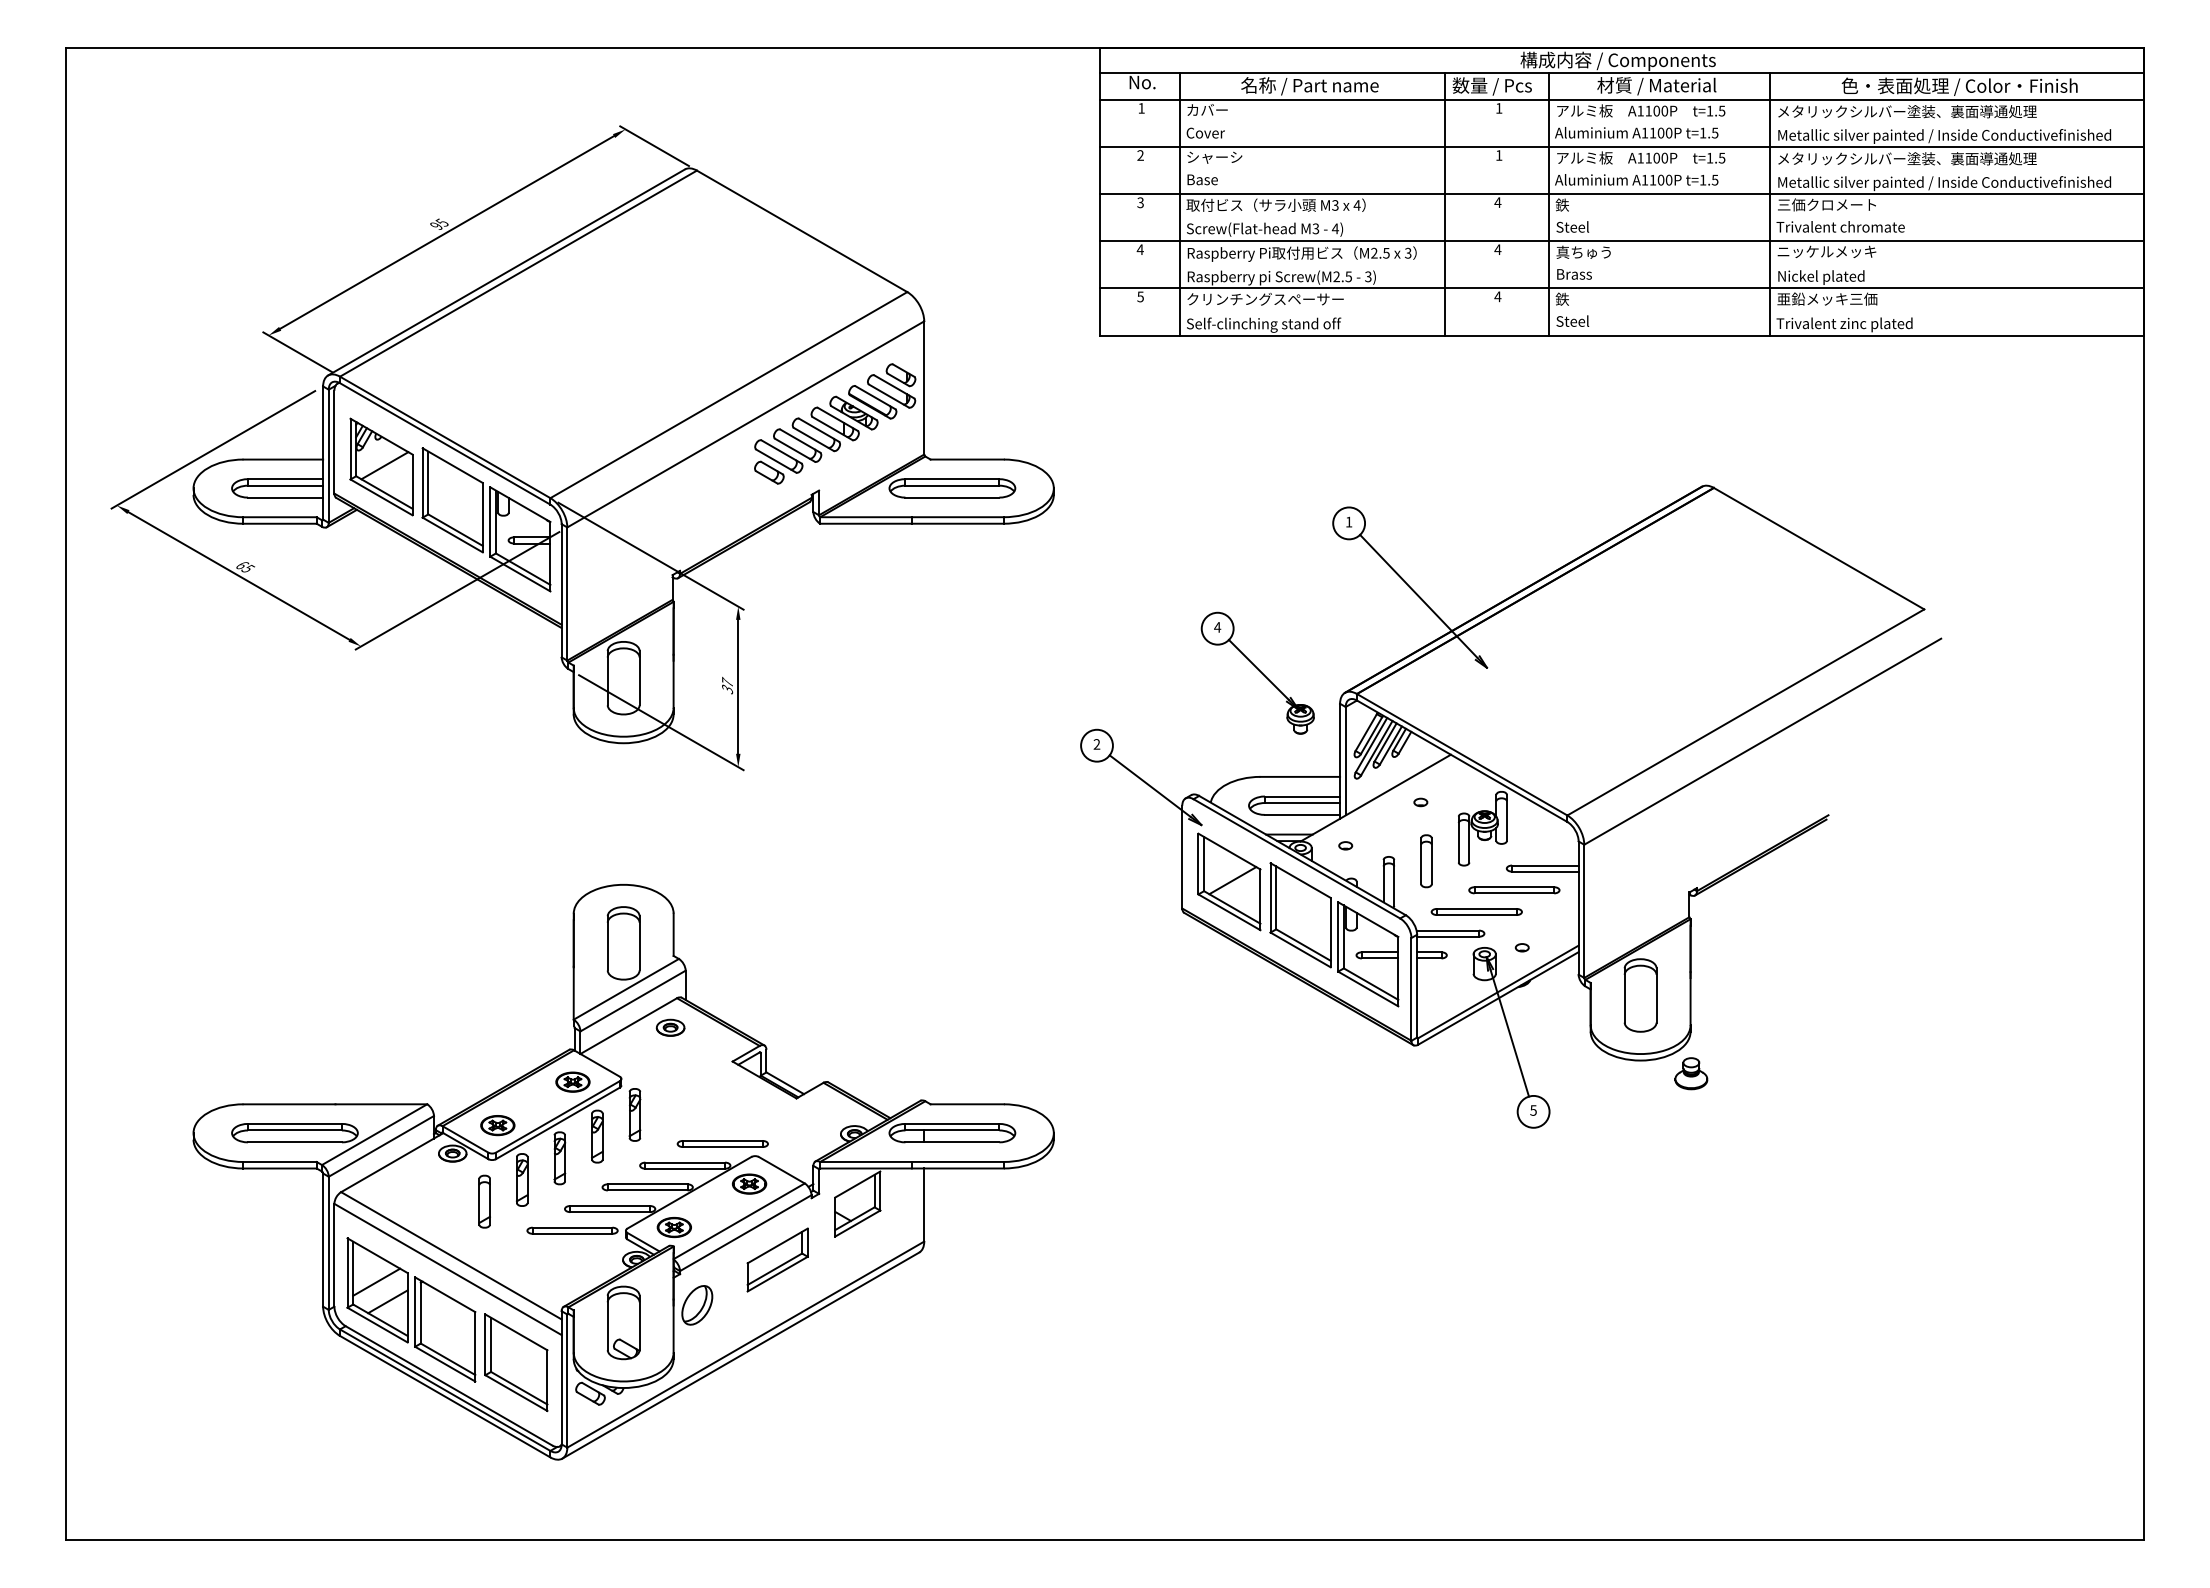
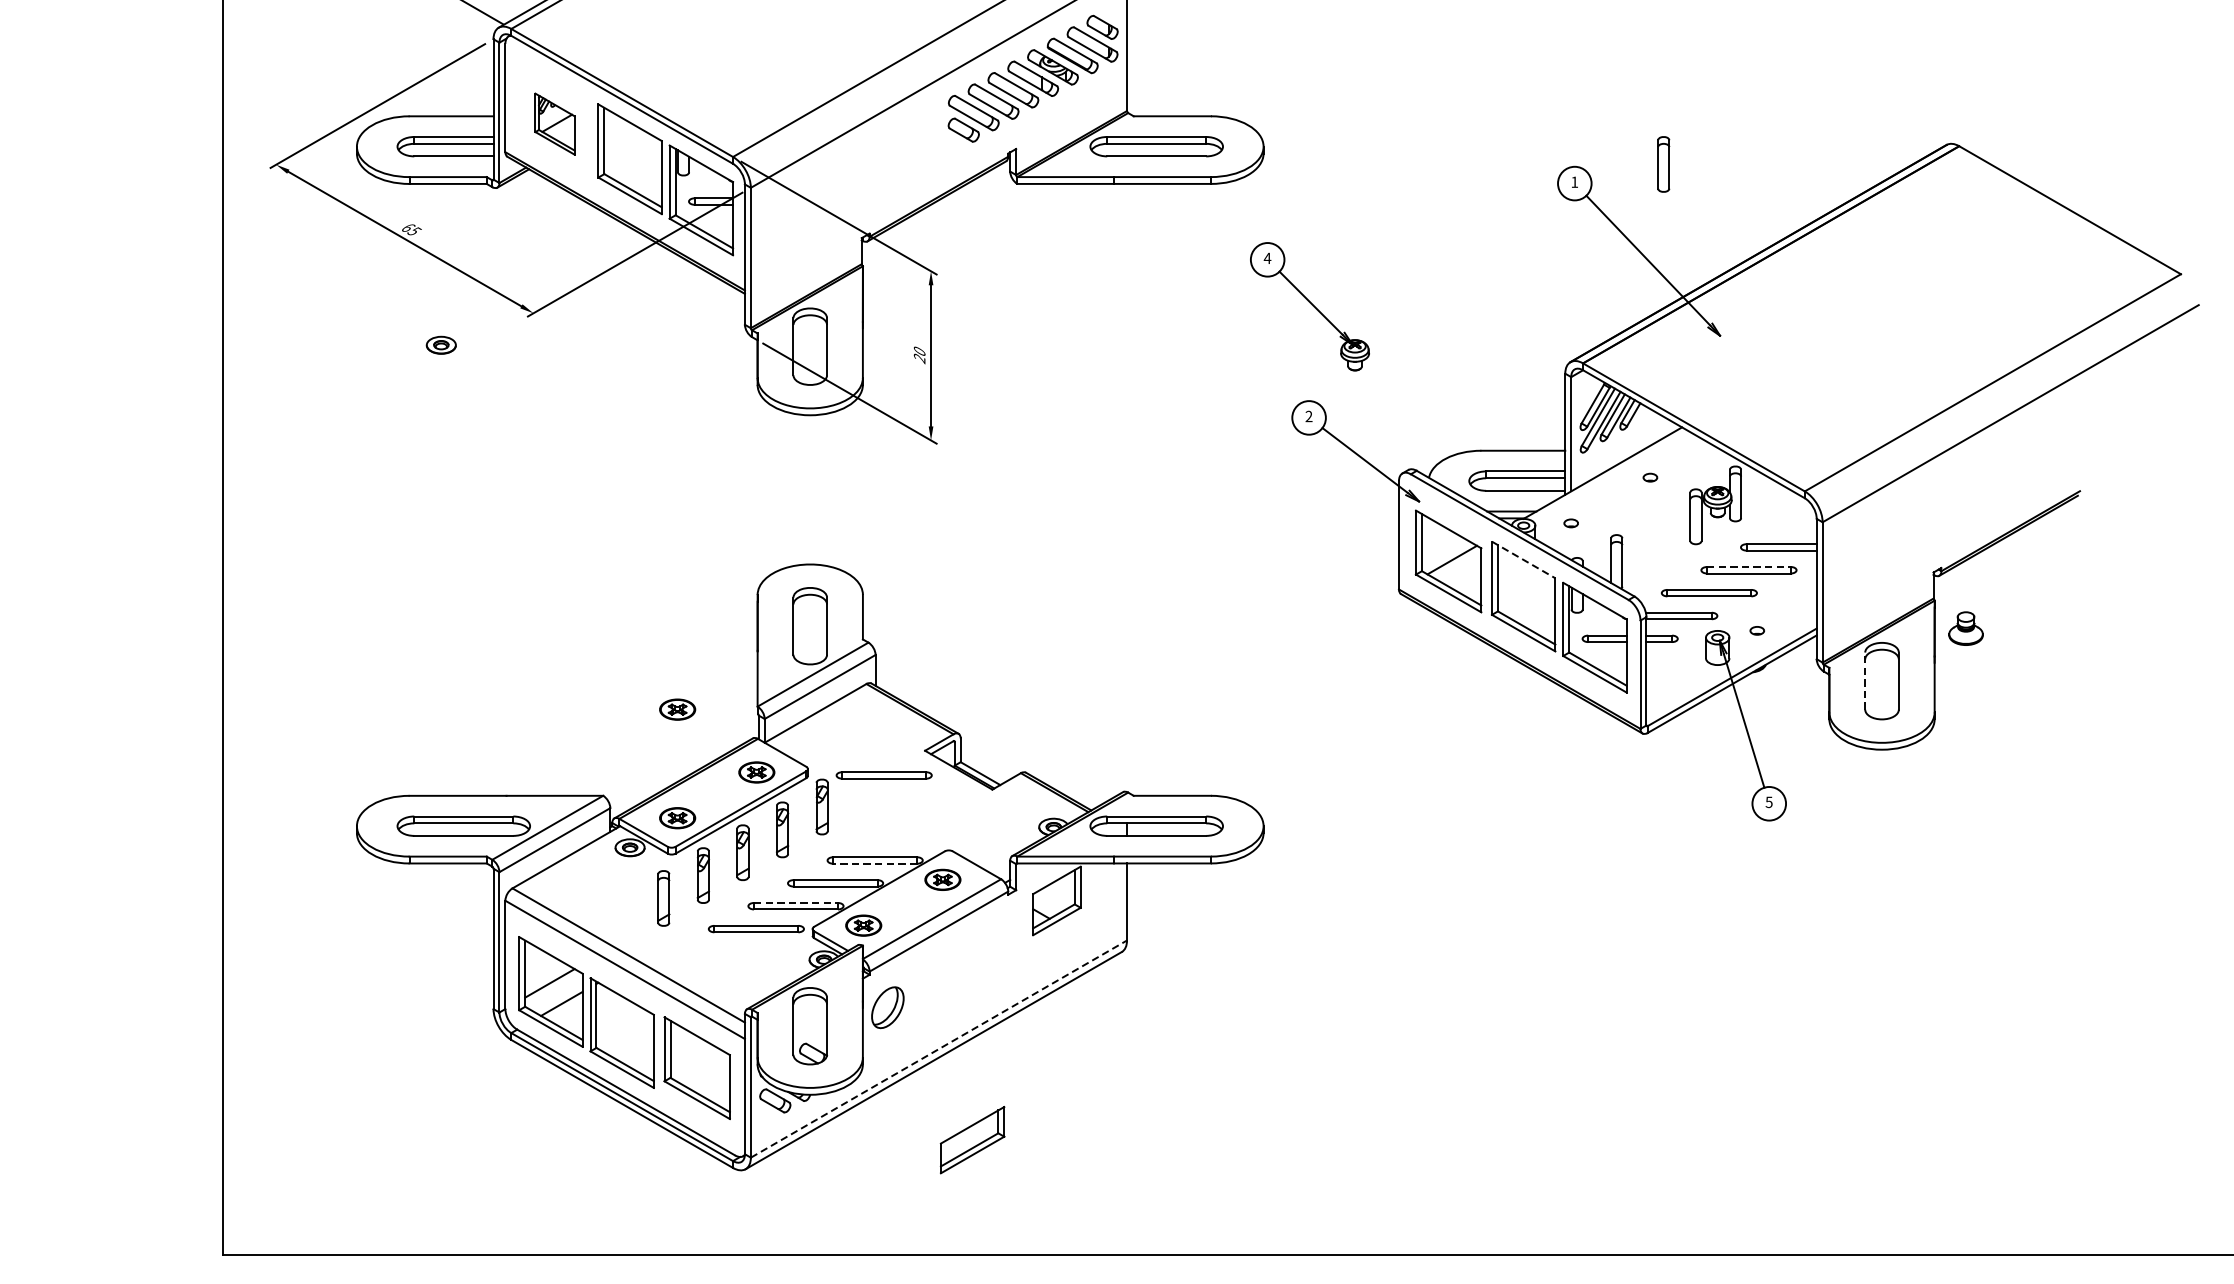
part: (381, 466) -> (555, 123), size x0.6
part: (1257, 672) -> (1309, 305), moved
text: (727, 685) -> (919, 354), 37 -> 20
part: (1426, 861) -> (1663, 164), moved
line: (1300, 880) -> (1523, 559), solid -> dashed
line: (1514, 887) -> (1749, 567), solid -> dashed
line: (1624, 995) -> (1865, 681), solid -> dashed
part: (497, 1022) -> (677, 709), added
part: (670, 1027) -> (441, 344), moved
part: (1691, 1073) -> (1966, 628), moved
part: (722, 1143) -> (883, 774), moved
line: (685, 1168) -> (875, 863), solid -> dashed
line: (610, 1206) -> (796, 903), solid -> dashed
part: (777, 1259) -> (972, 1139), moved
line: (746, 1344) -> (939, 1048), solid -> dashed

